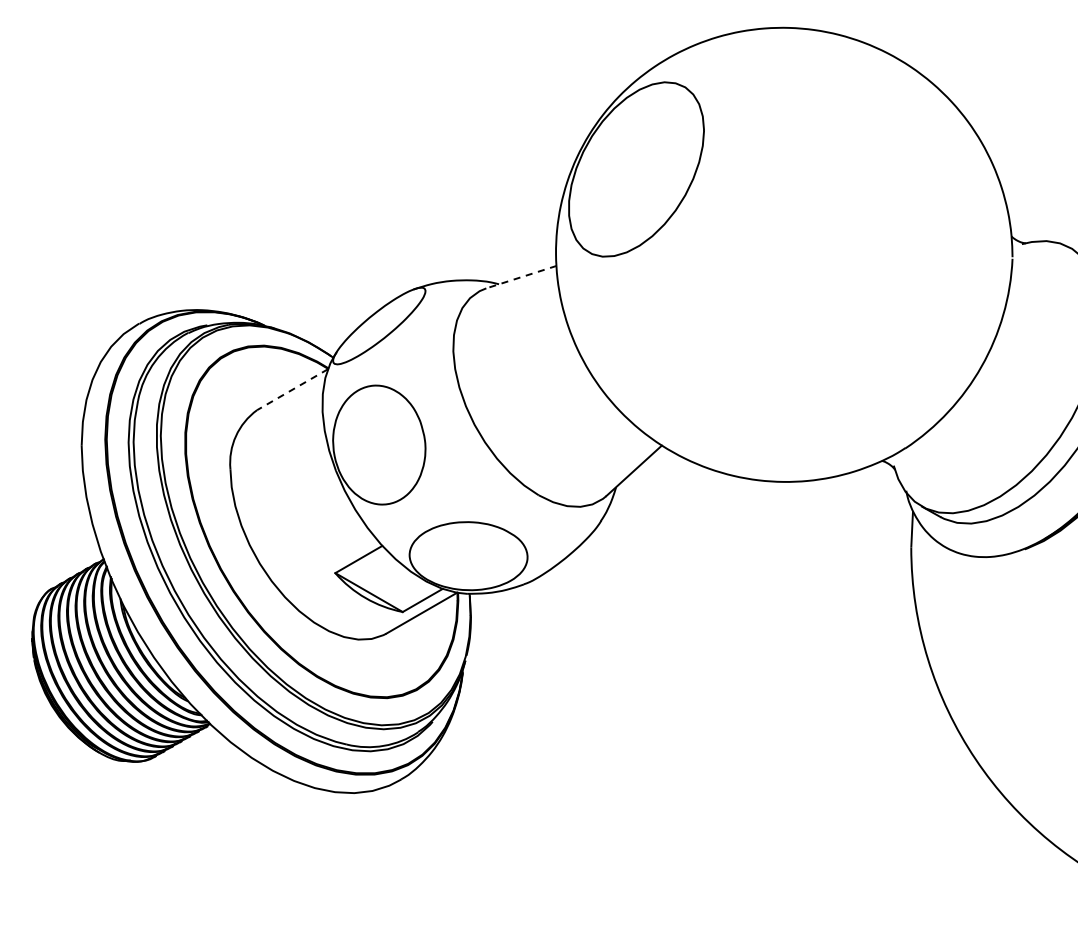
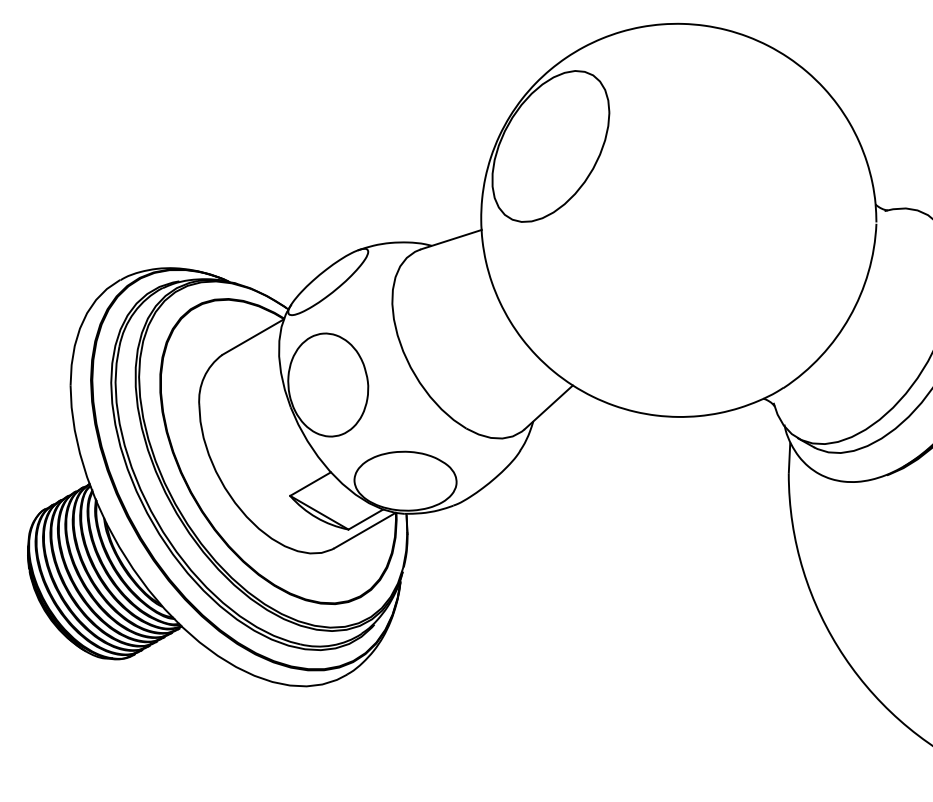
line: (521, 277) -> (451, 239), dashed -> solid
line: (292, 389) -> (253, 336), dashed -> solid

